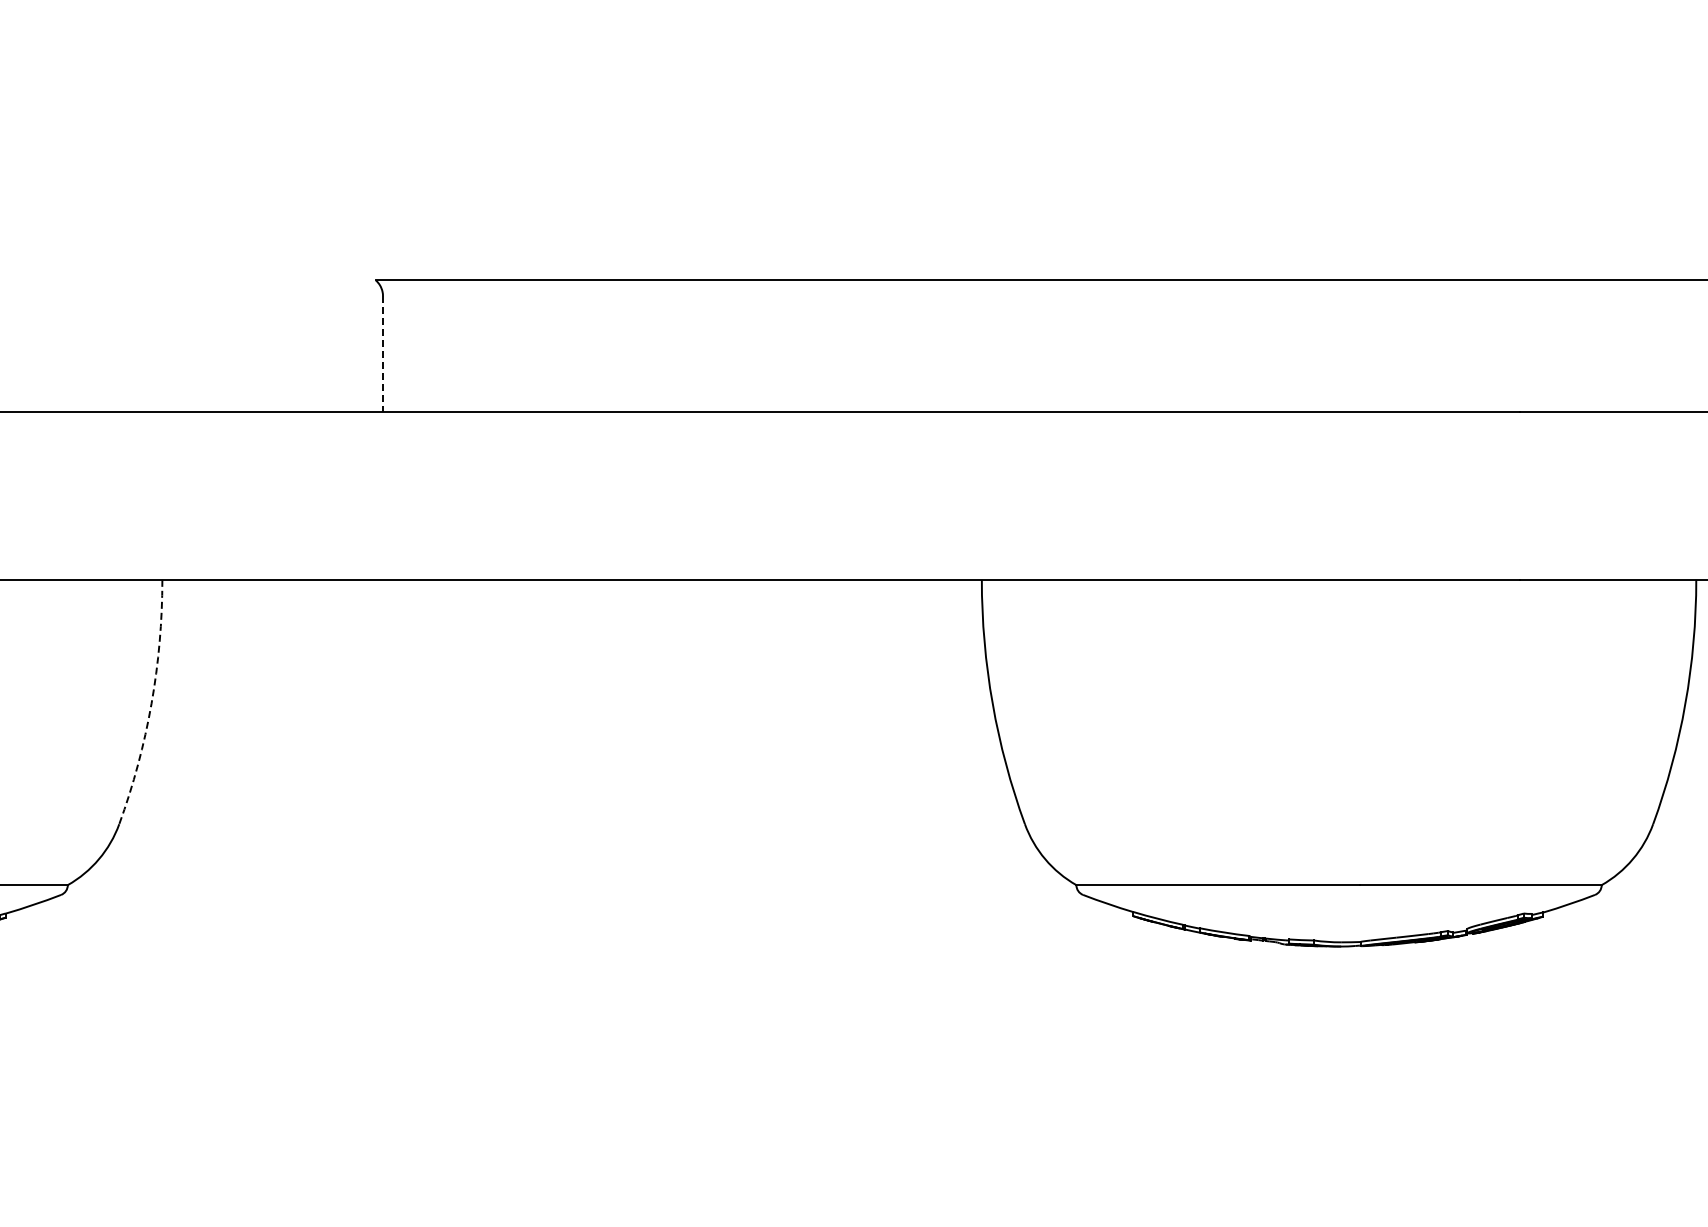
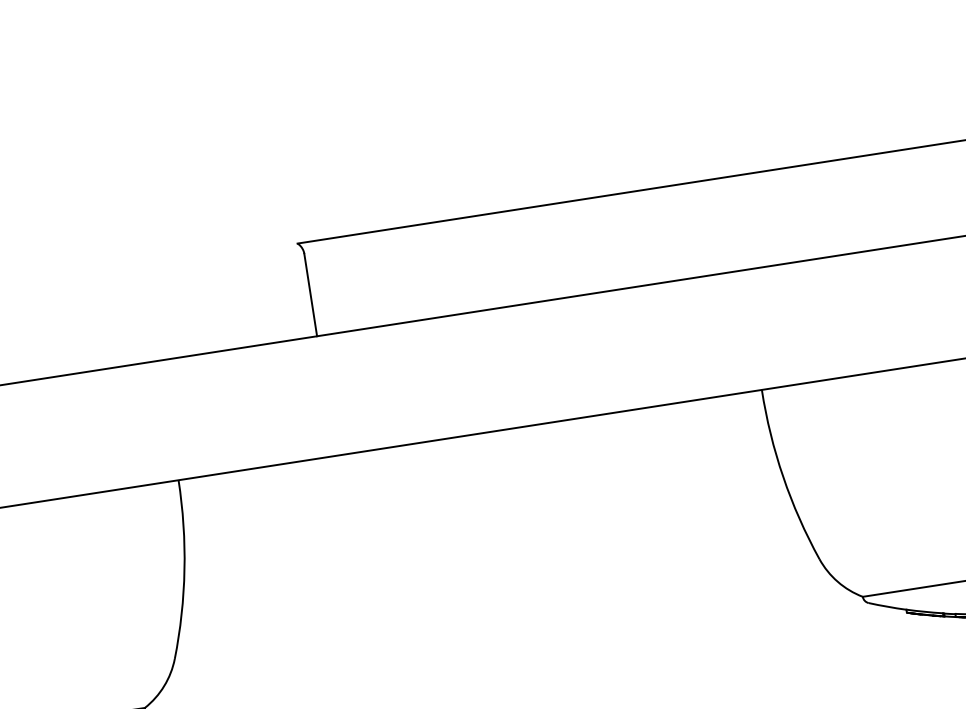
line: (383, 353) -> (311, 294), dashed -> solid
arc: (151, 703) -> (184, 569), dashed -> solid

